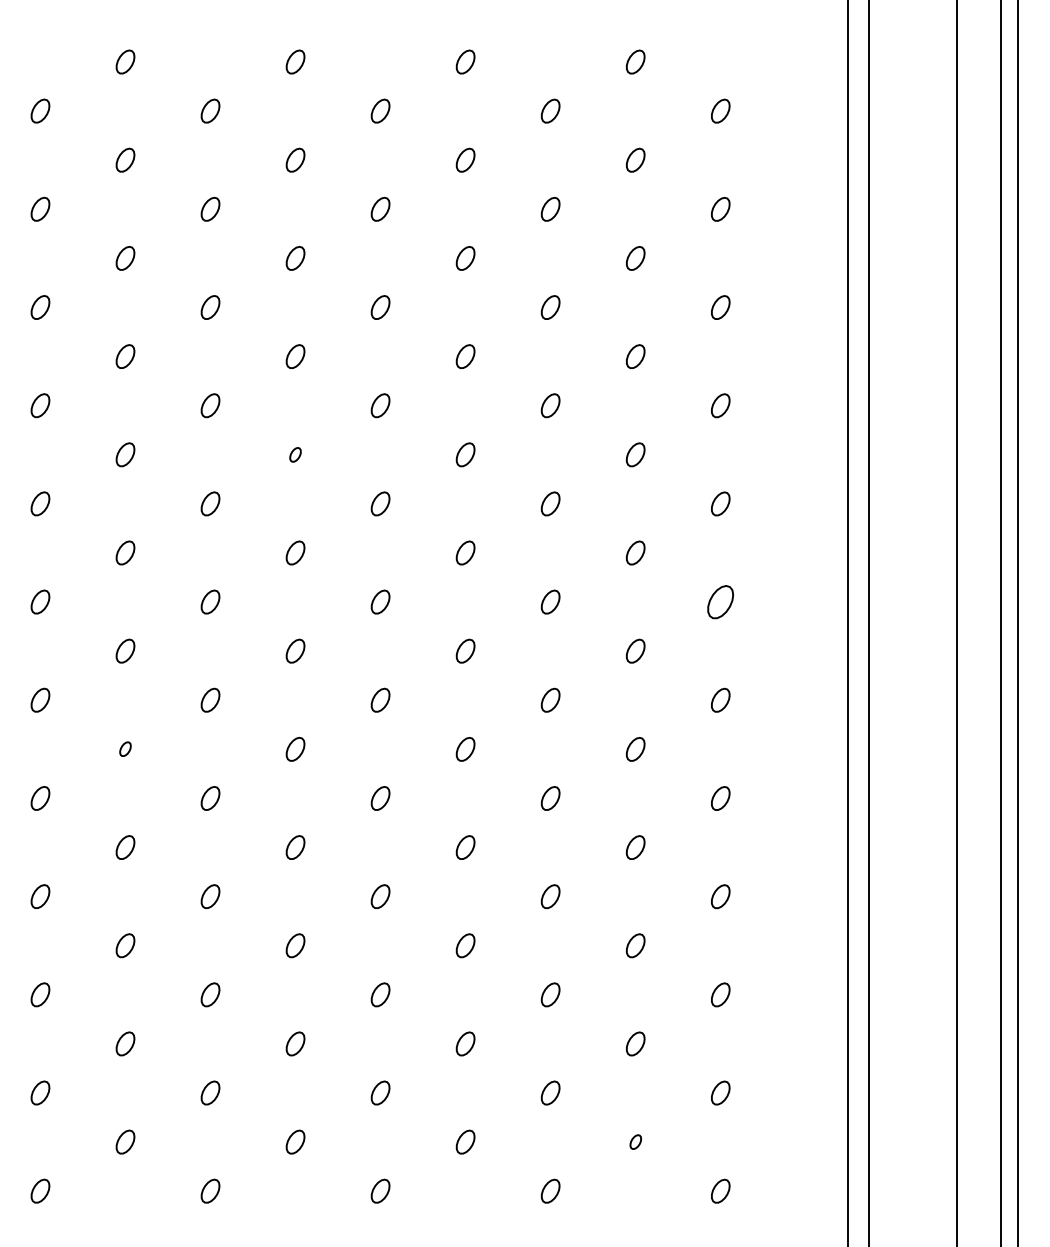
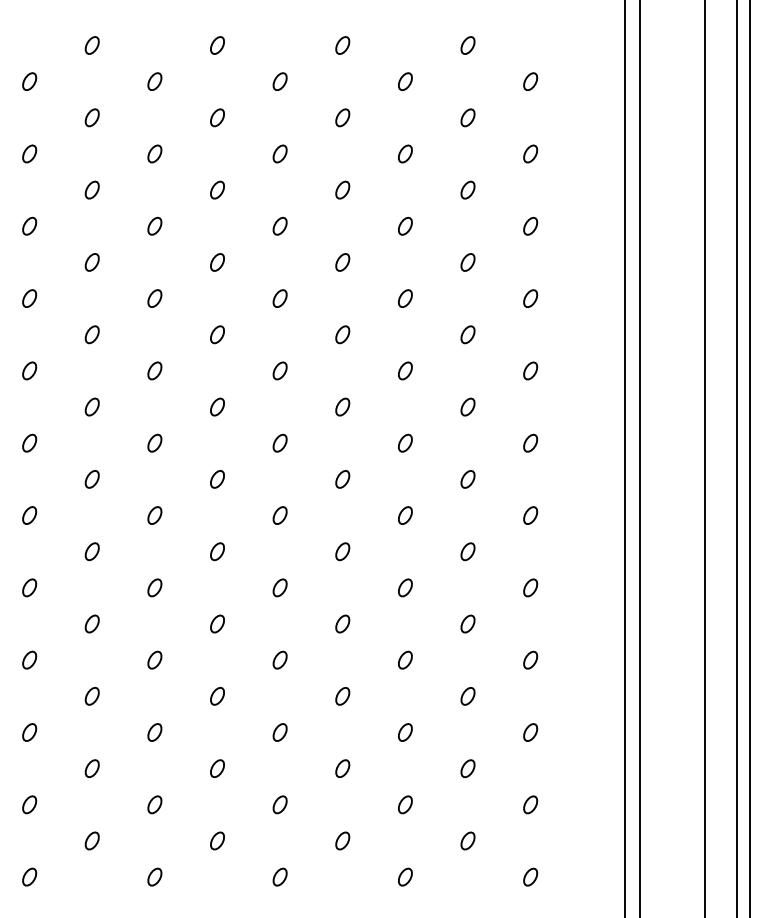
part: (295, 454) -> (217, 334), size x1.67
part: (720, 601) -> (530, 442), size x0.71
part: (125, 748) -> (92, 551), size x1.67
part: (635, 1141) -> (467, 840), size x1.67

